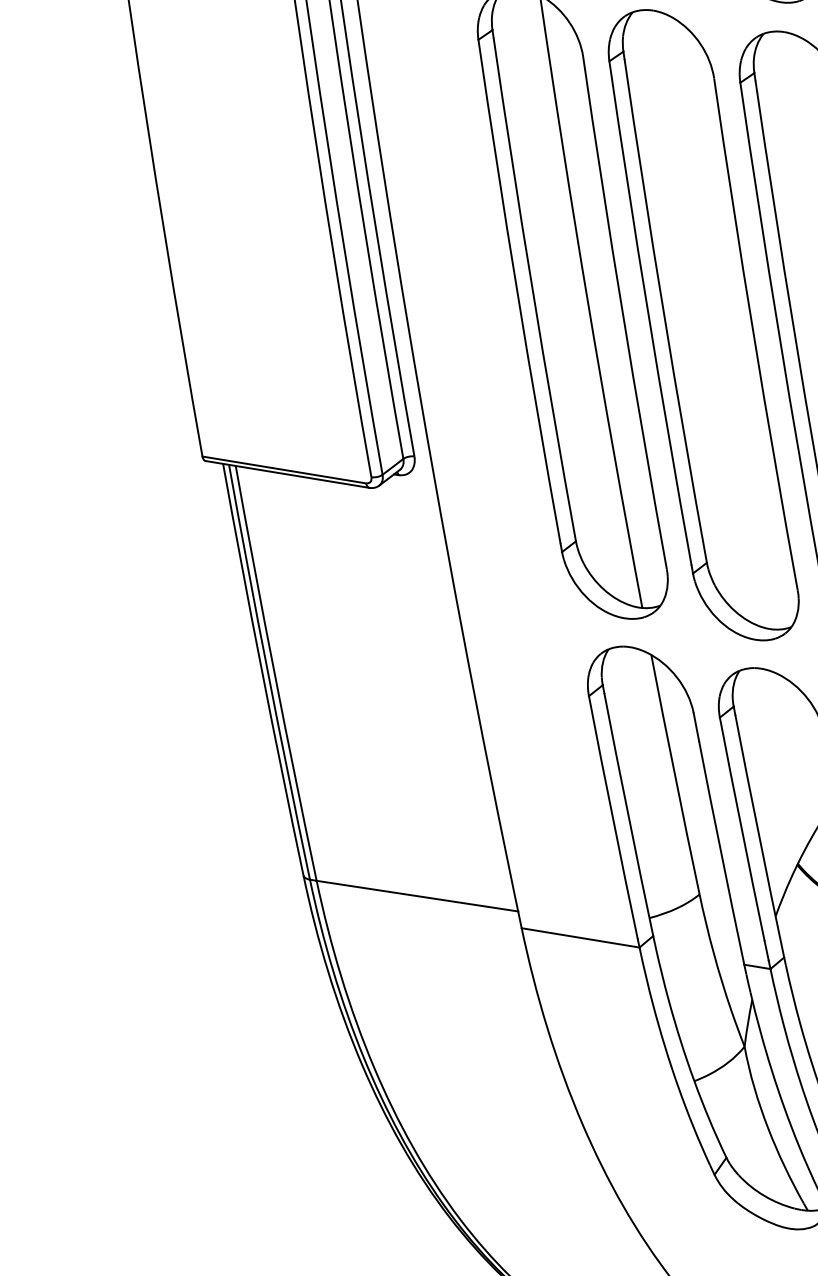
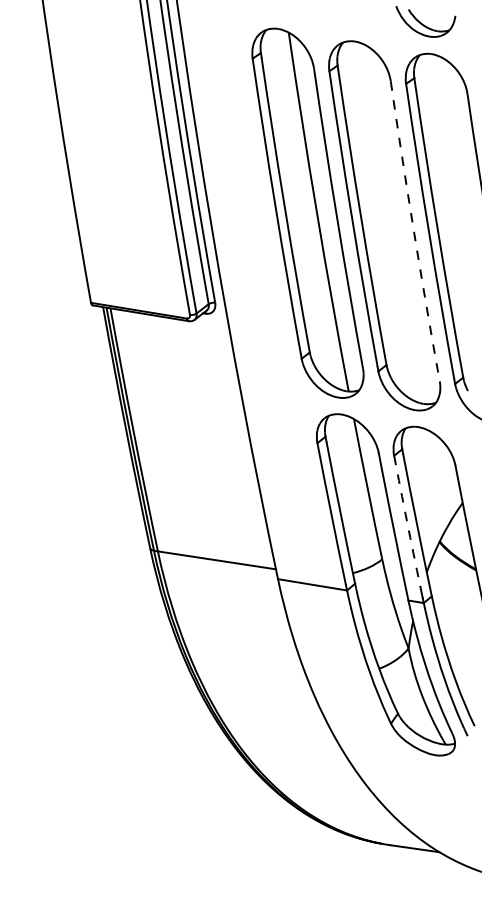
arc: (752, 334) -> (413, 231), solid -> dashed
arc: (742, 829) -> (407, 521), solid -> dashed

